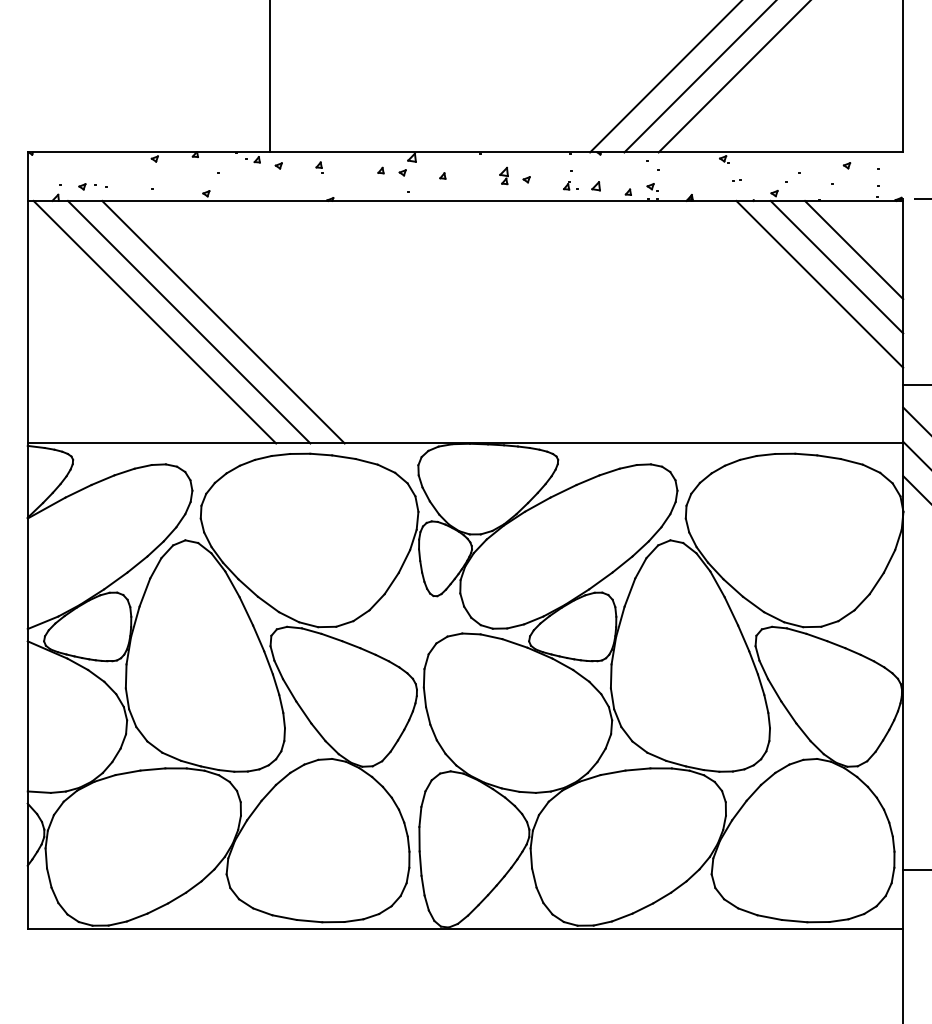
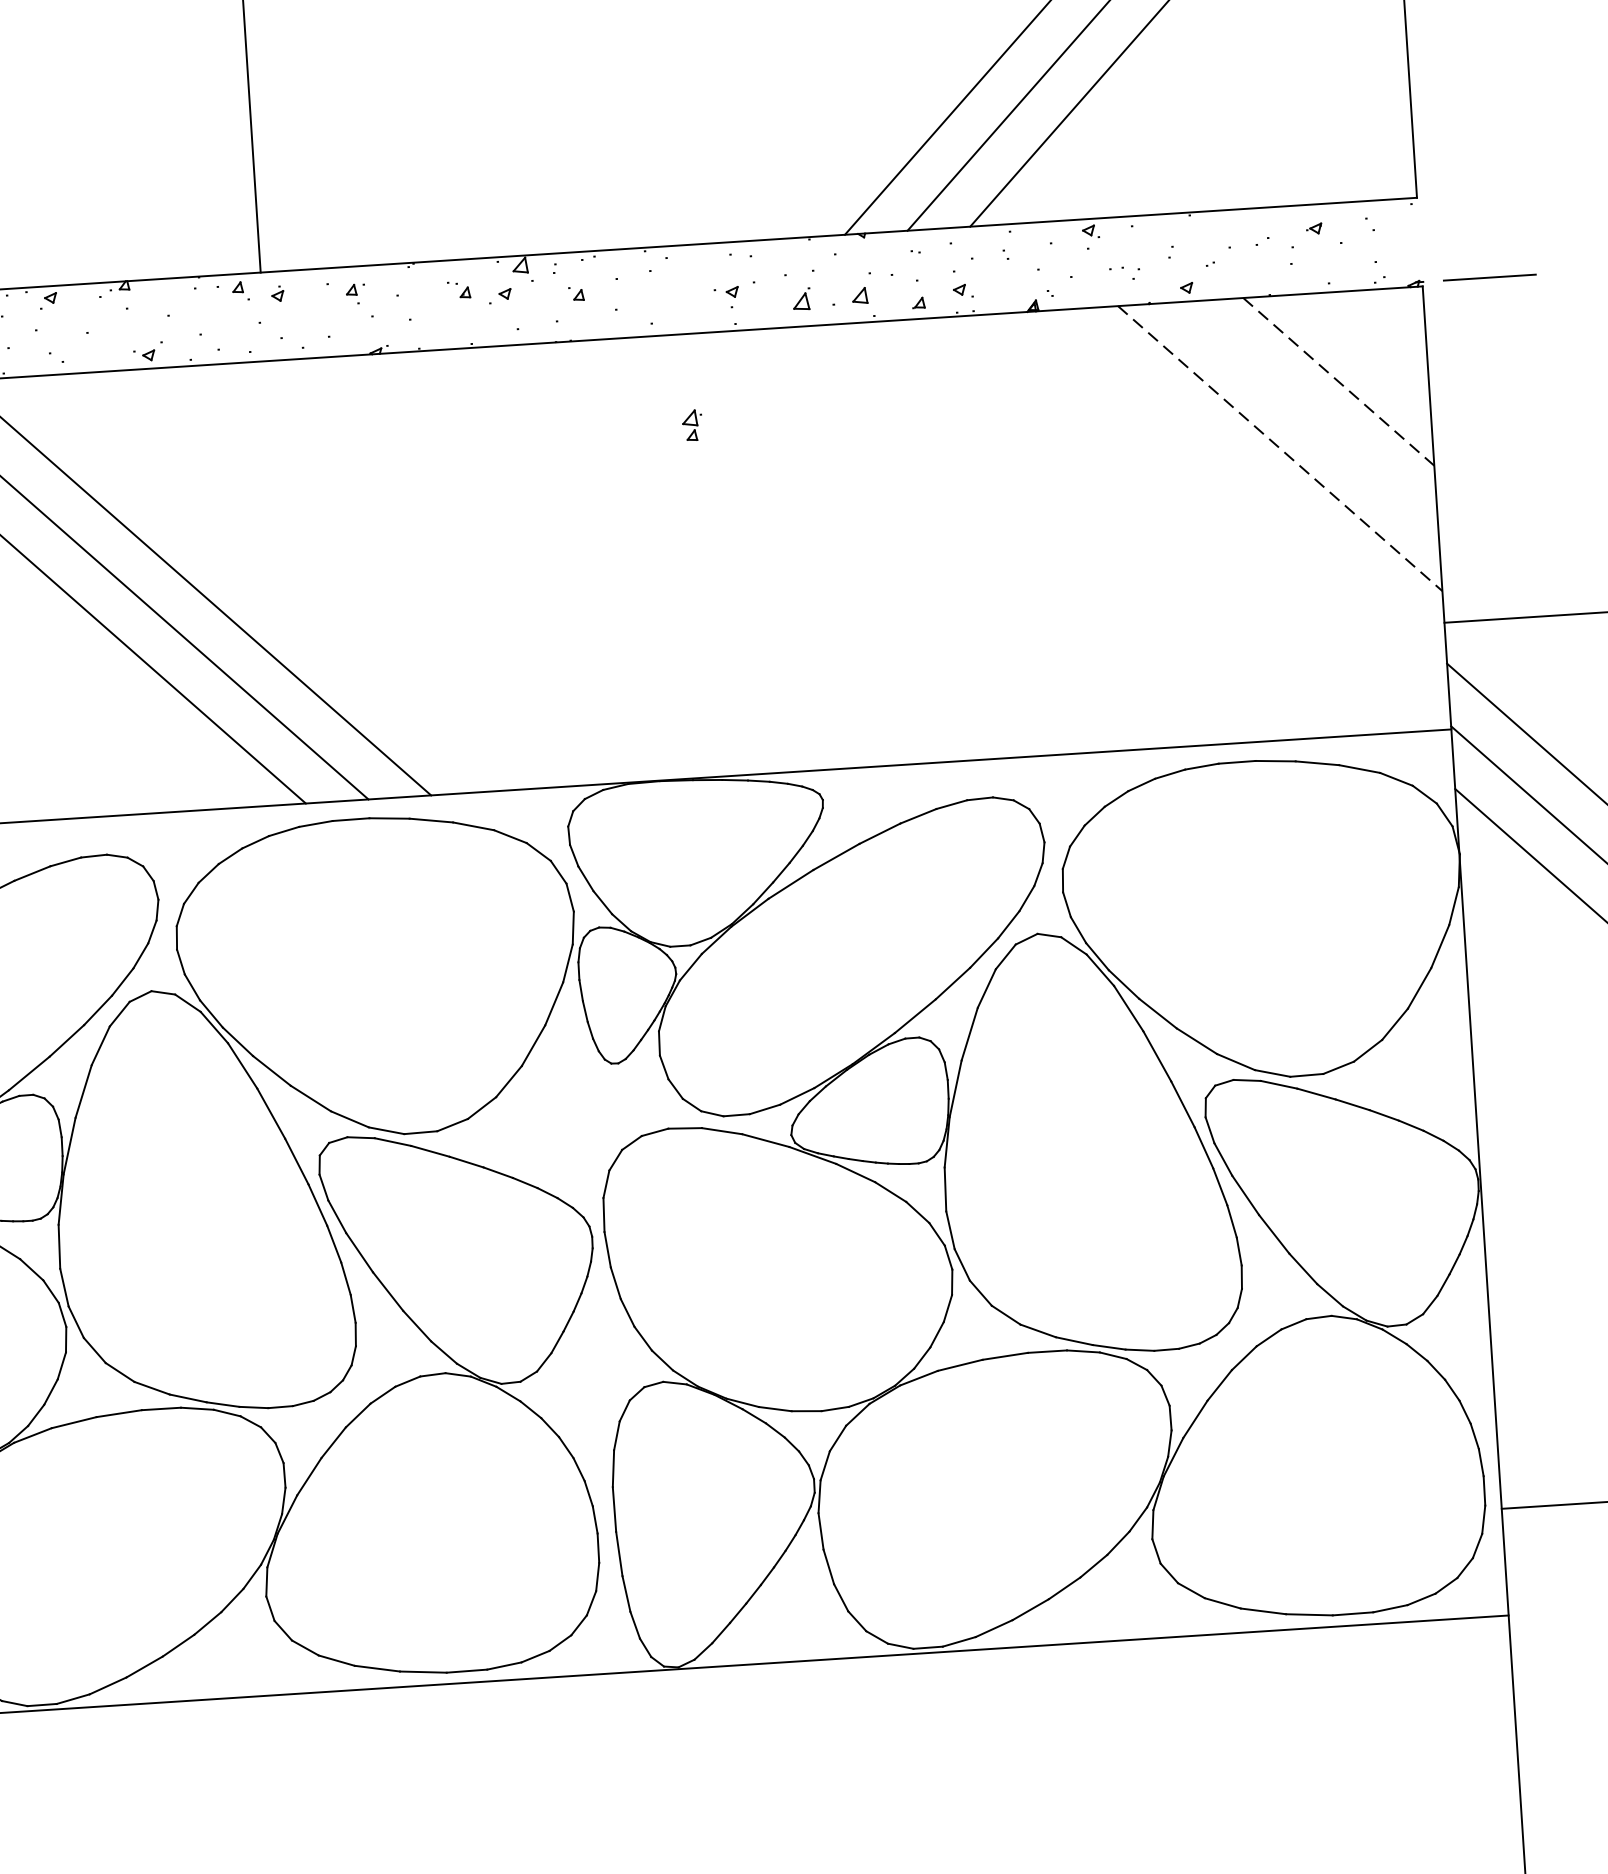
part: (503, 175) -> (689, 424), moved
part: (570, 185) -> (813, 297), size x1.6
line: (854, 250) -> (1339, 382), solid -> dashed
line: (836, 266) -> (1308, 414), removed
line: (819, 284) -> (1279, 448), solid -> dashed

